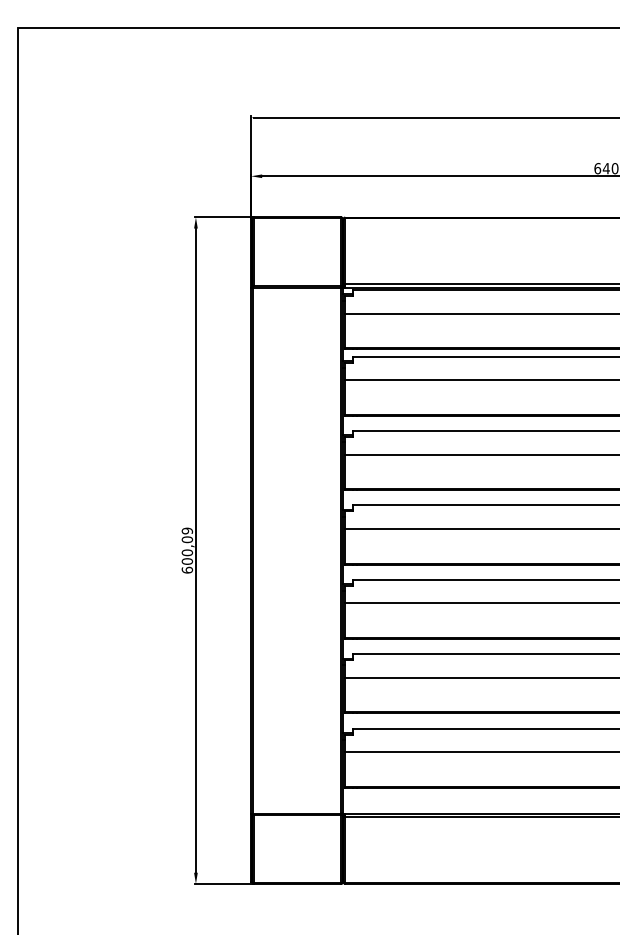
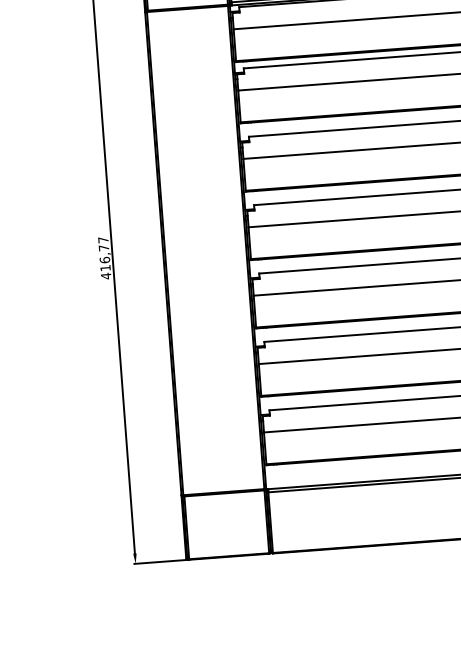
text: (187, 550) -> (104, 258), 600,09 -> 416,77

